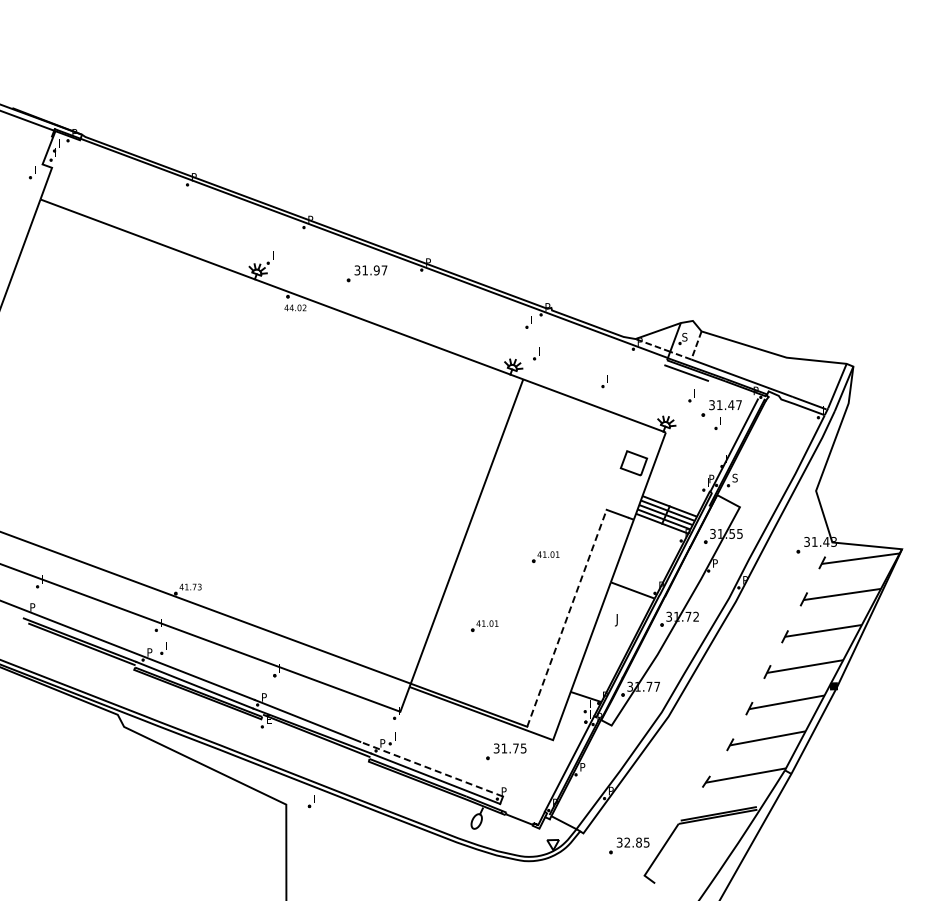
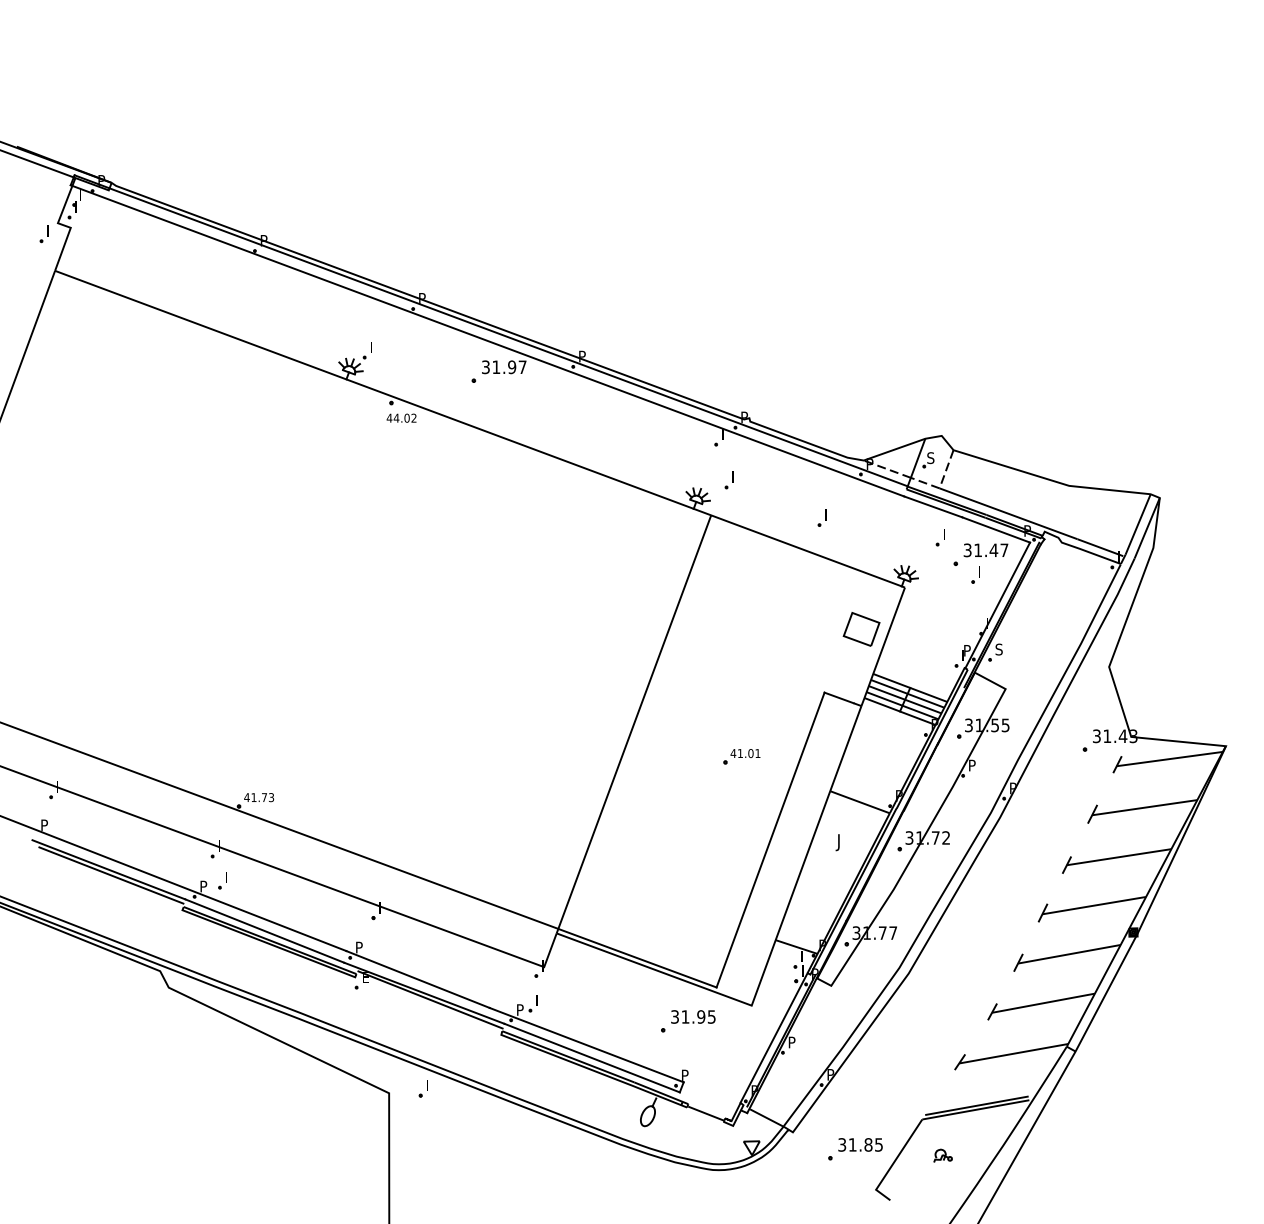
line: (358, 250) -> (487, 340), added
line: (732, 389) -> (995, 529), added
line: (566, 618) -> (769, 840), dashed -> solid
part: (484, 625) -> (658, 849), removed
text: (515, 748) -> (700, 1016), 31.75 -> 31.95
line: (431, 769) -> (586, 1045), dashed -> solid
text: (626, 842) -> (851, 1144), 32.85 -> 31.85
part: (693, 850) -> (942, 1155), added

